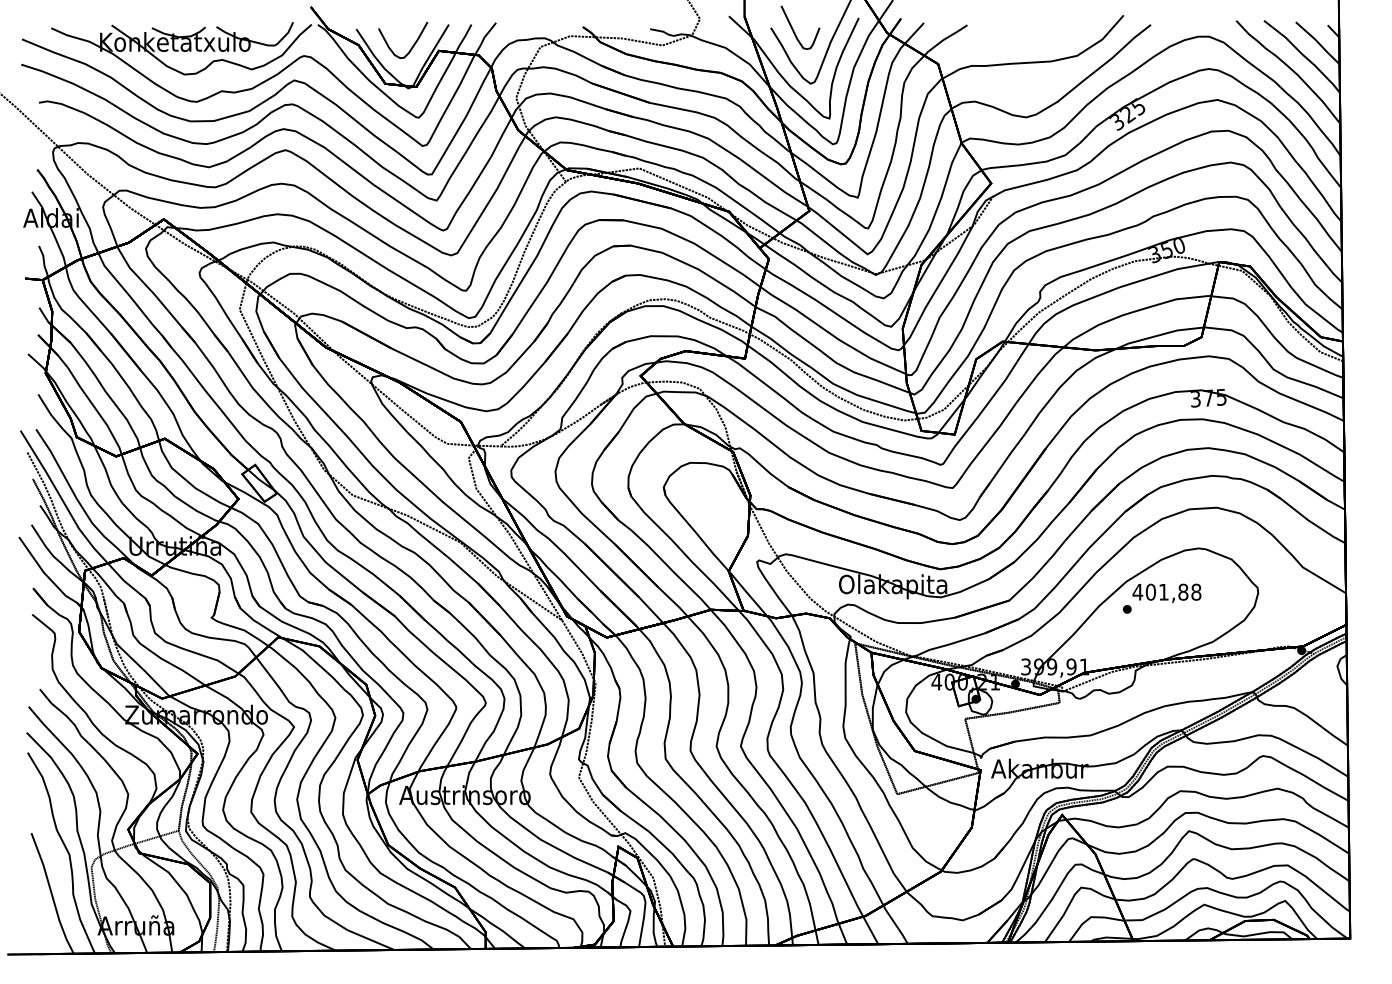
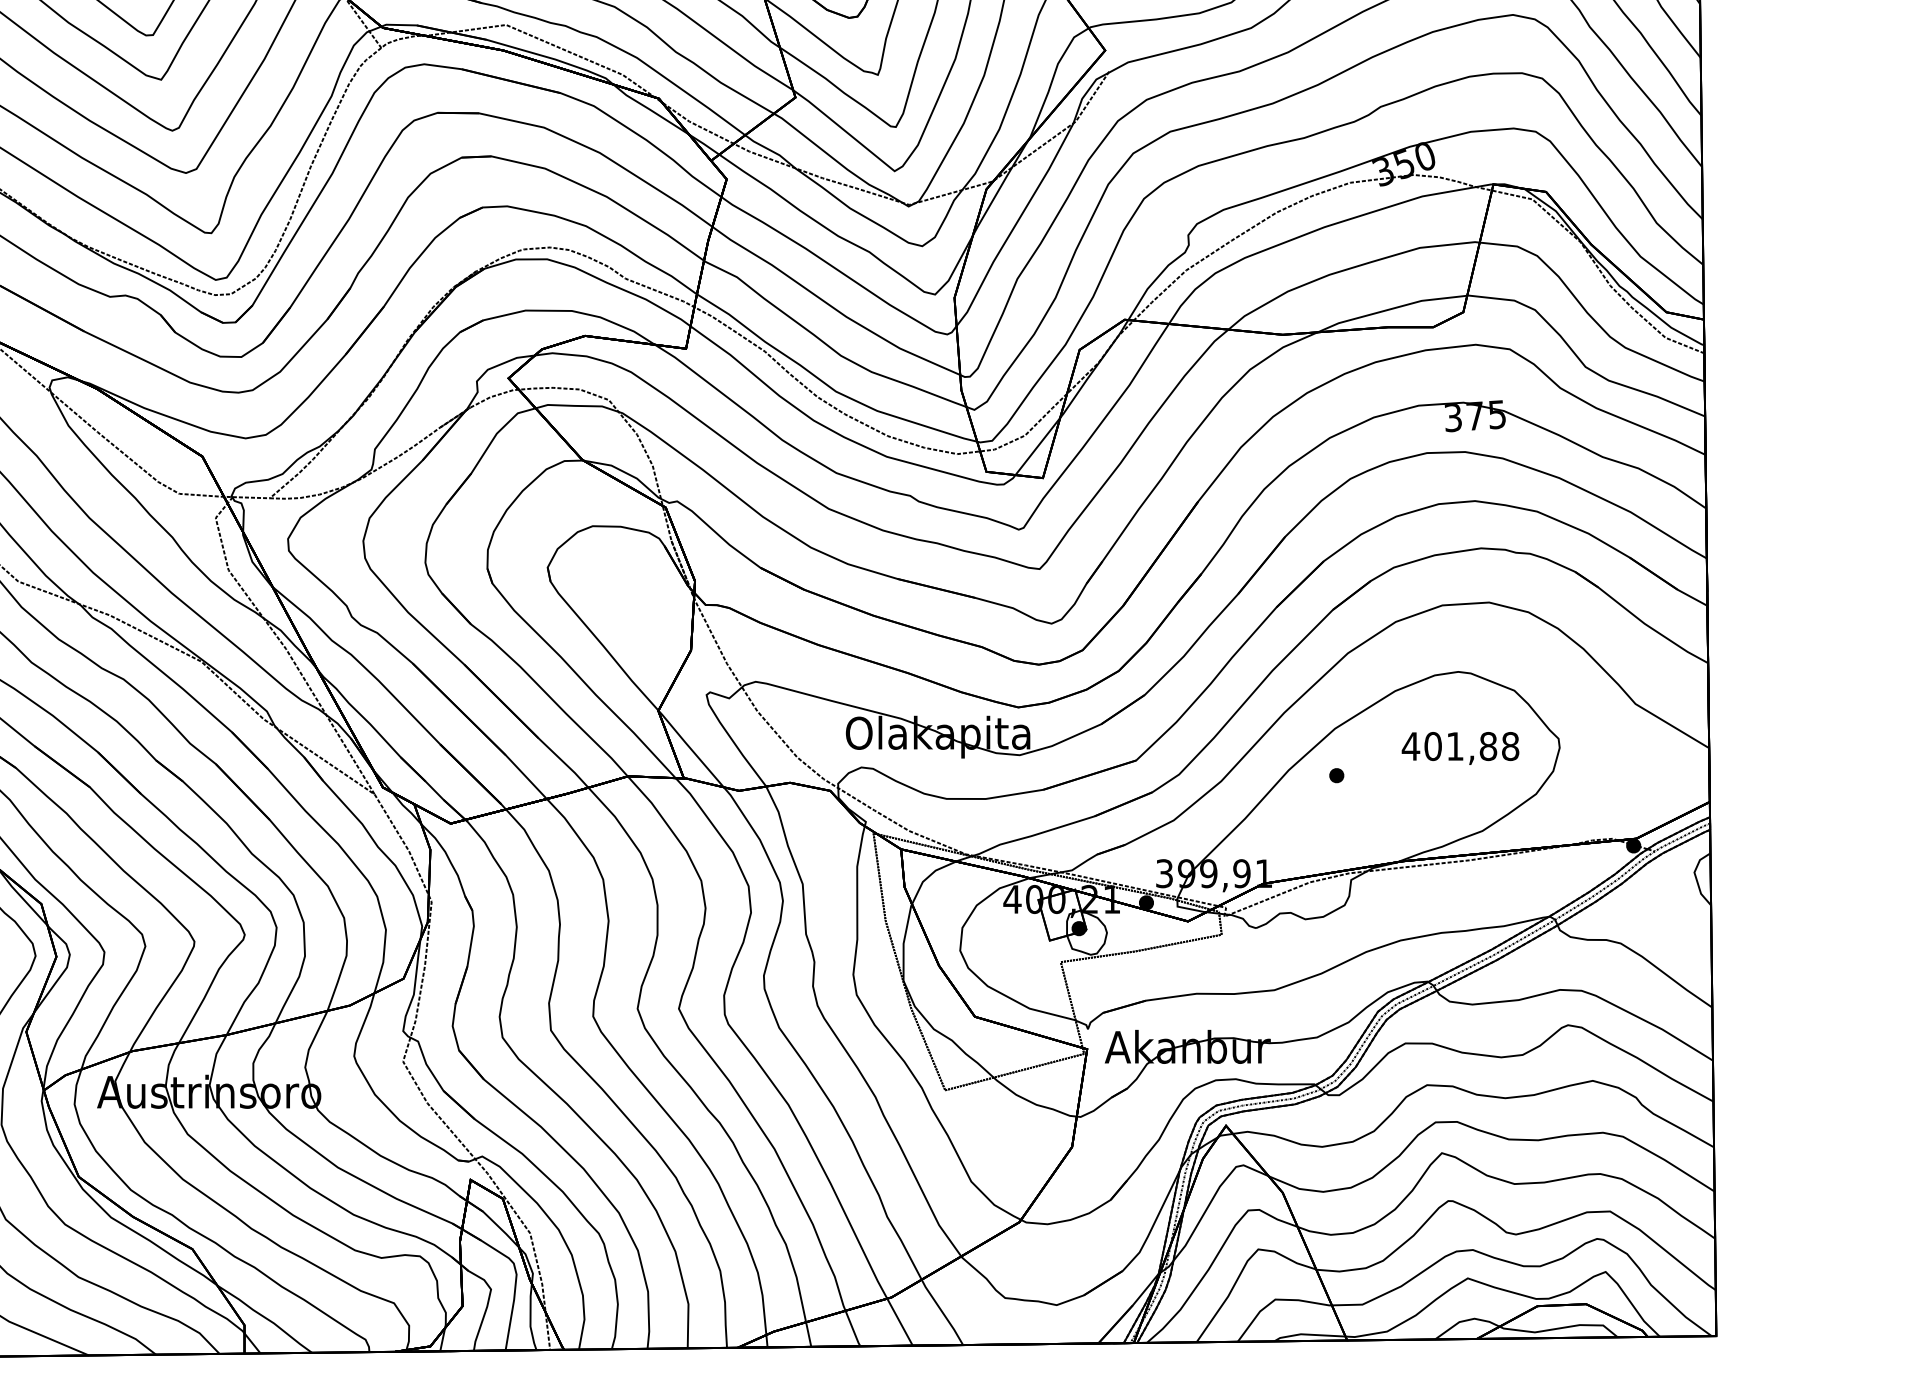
text: (1166, 593) -> (1459, 748), moved

